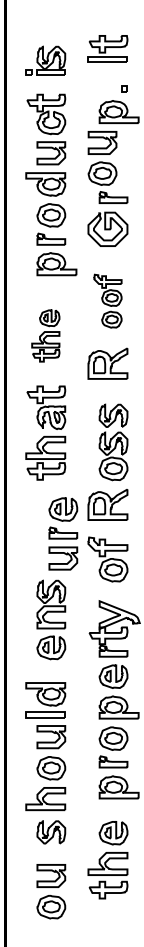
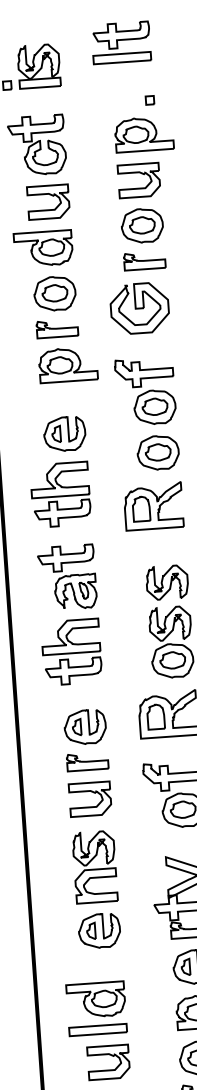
part: (102, 158) -> (140, 203), moved
part: (107, 300) -> (146, 413), size x1.43
part: (45, 335) -> (58, 471), size x1.43
part: (63, 533) -> (87, 762), moved

